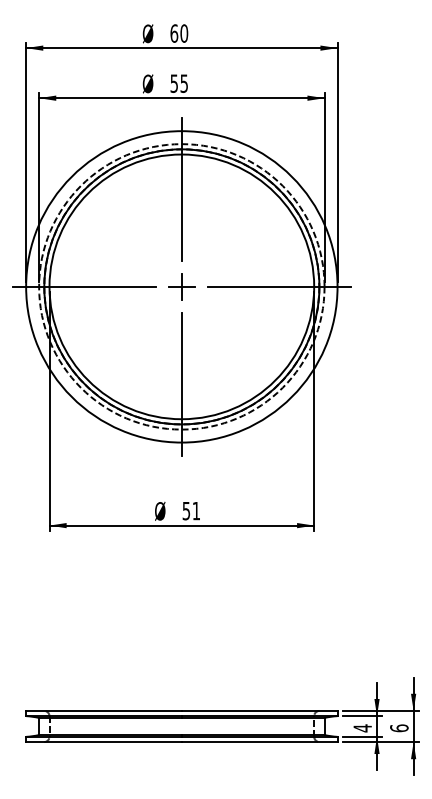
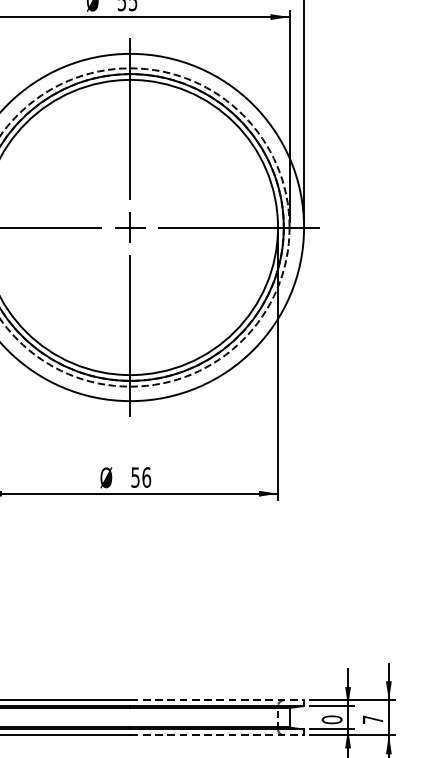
text: (196, 510) -> (146, 476), 51 -> 56
line: (259, 710) -> (217, 699), solid -> dashed
text: (362, 728) -> (331, 720), 4 -> 0
text: (399, 728) -> (373, 720), 6 -> 7
line: (259, 742) -> (217, 735), solid -> dashed

